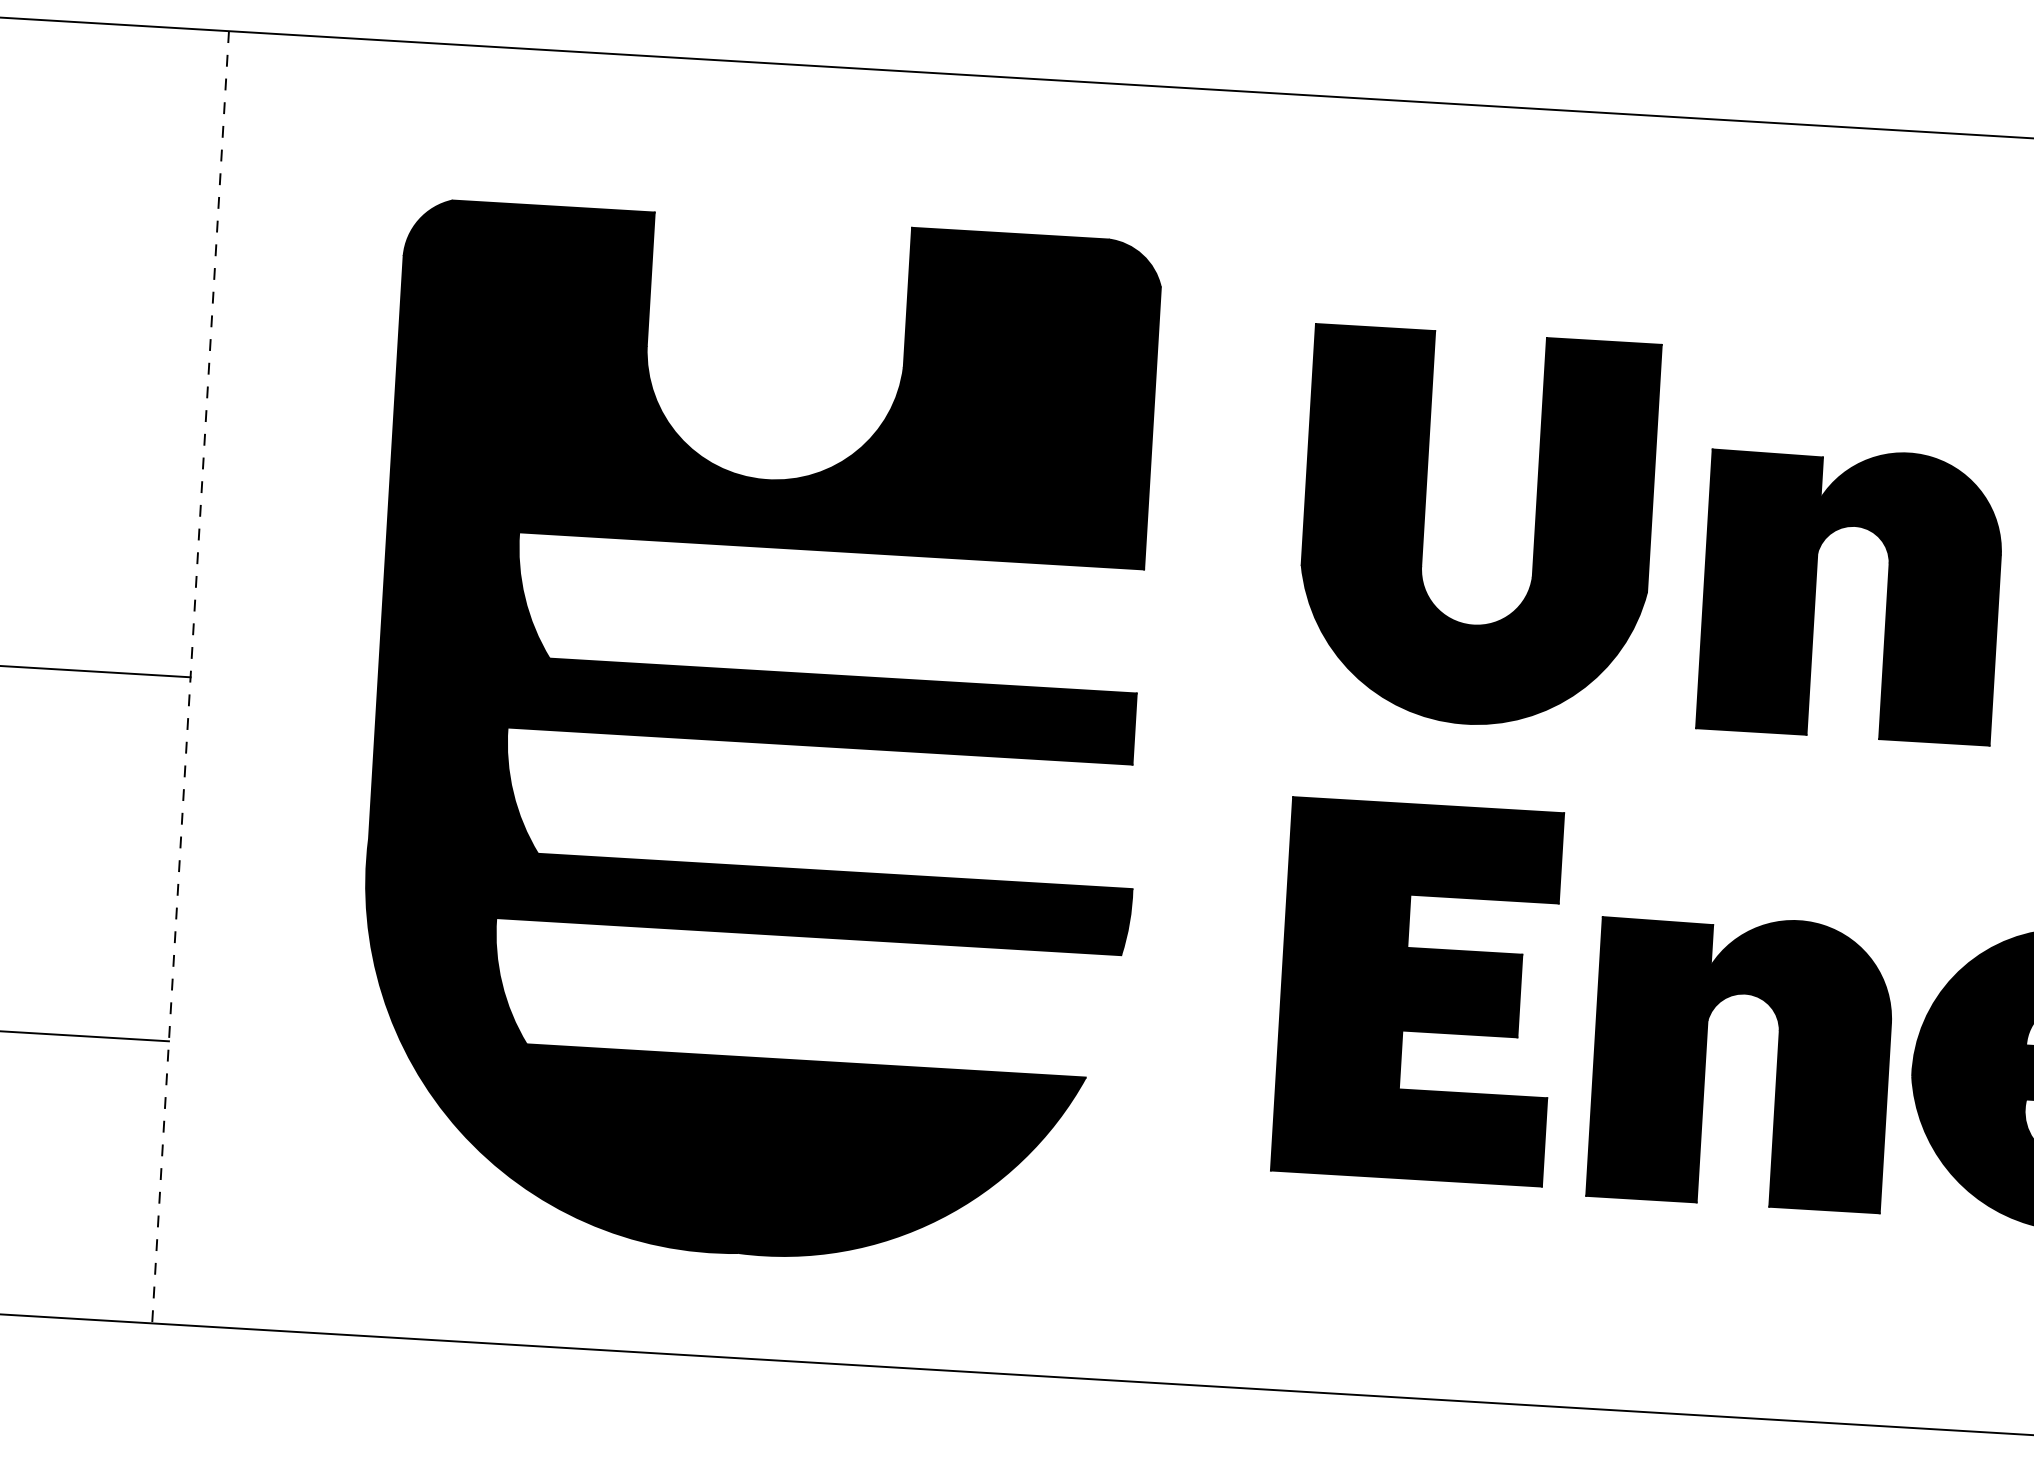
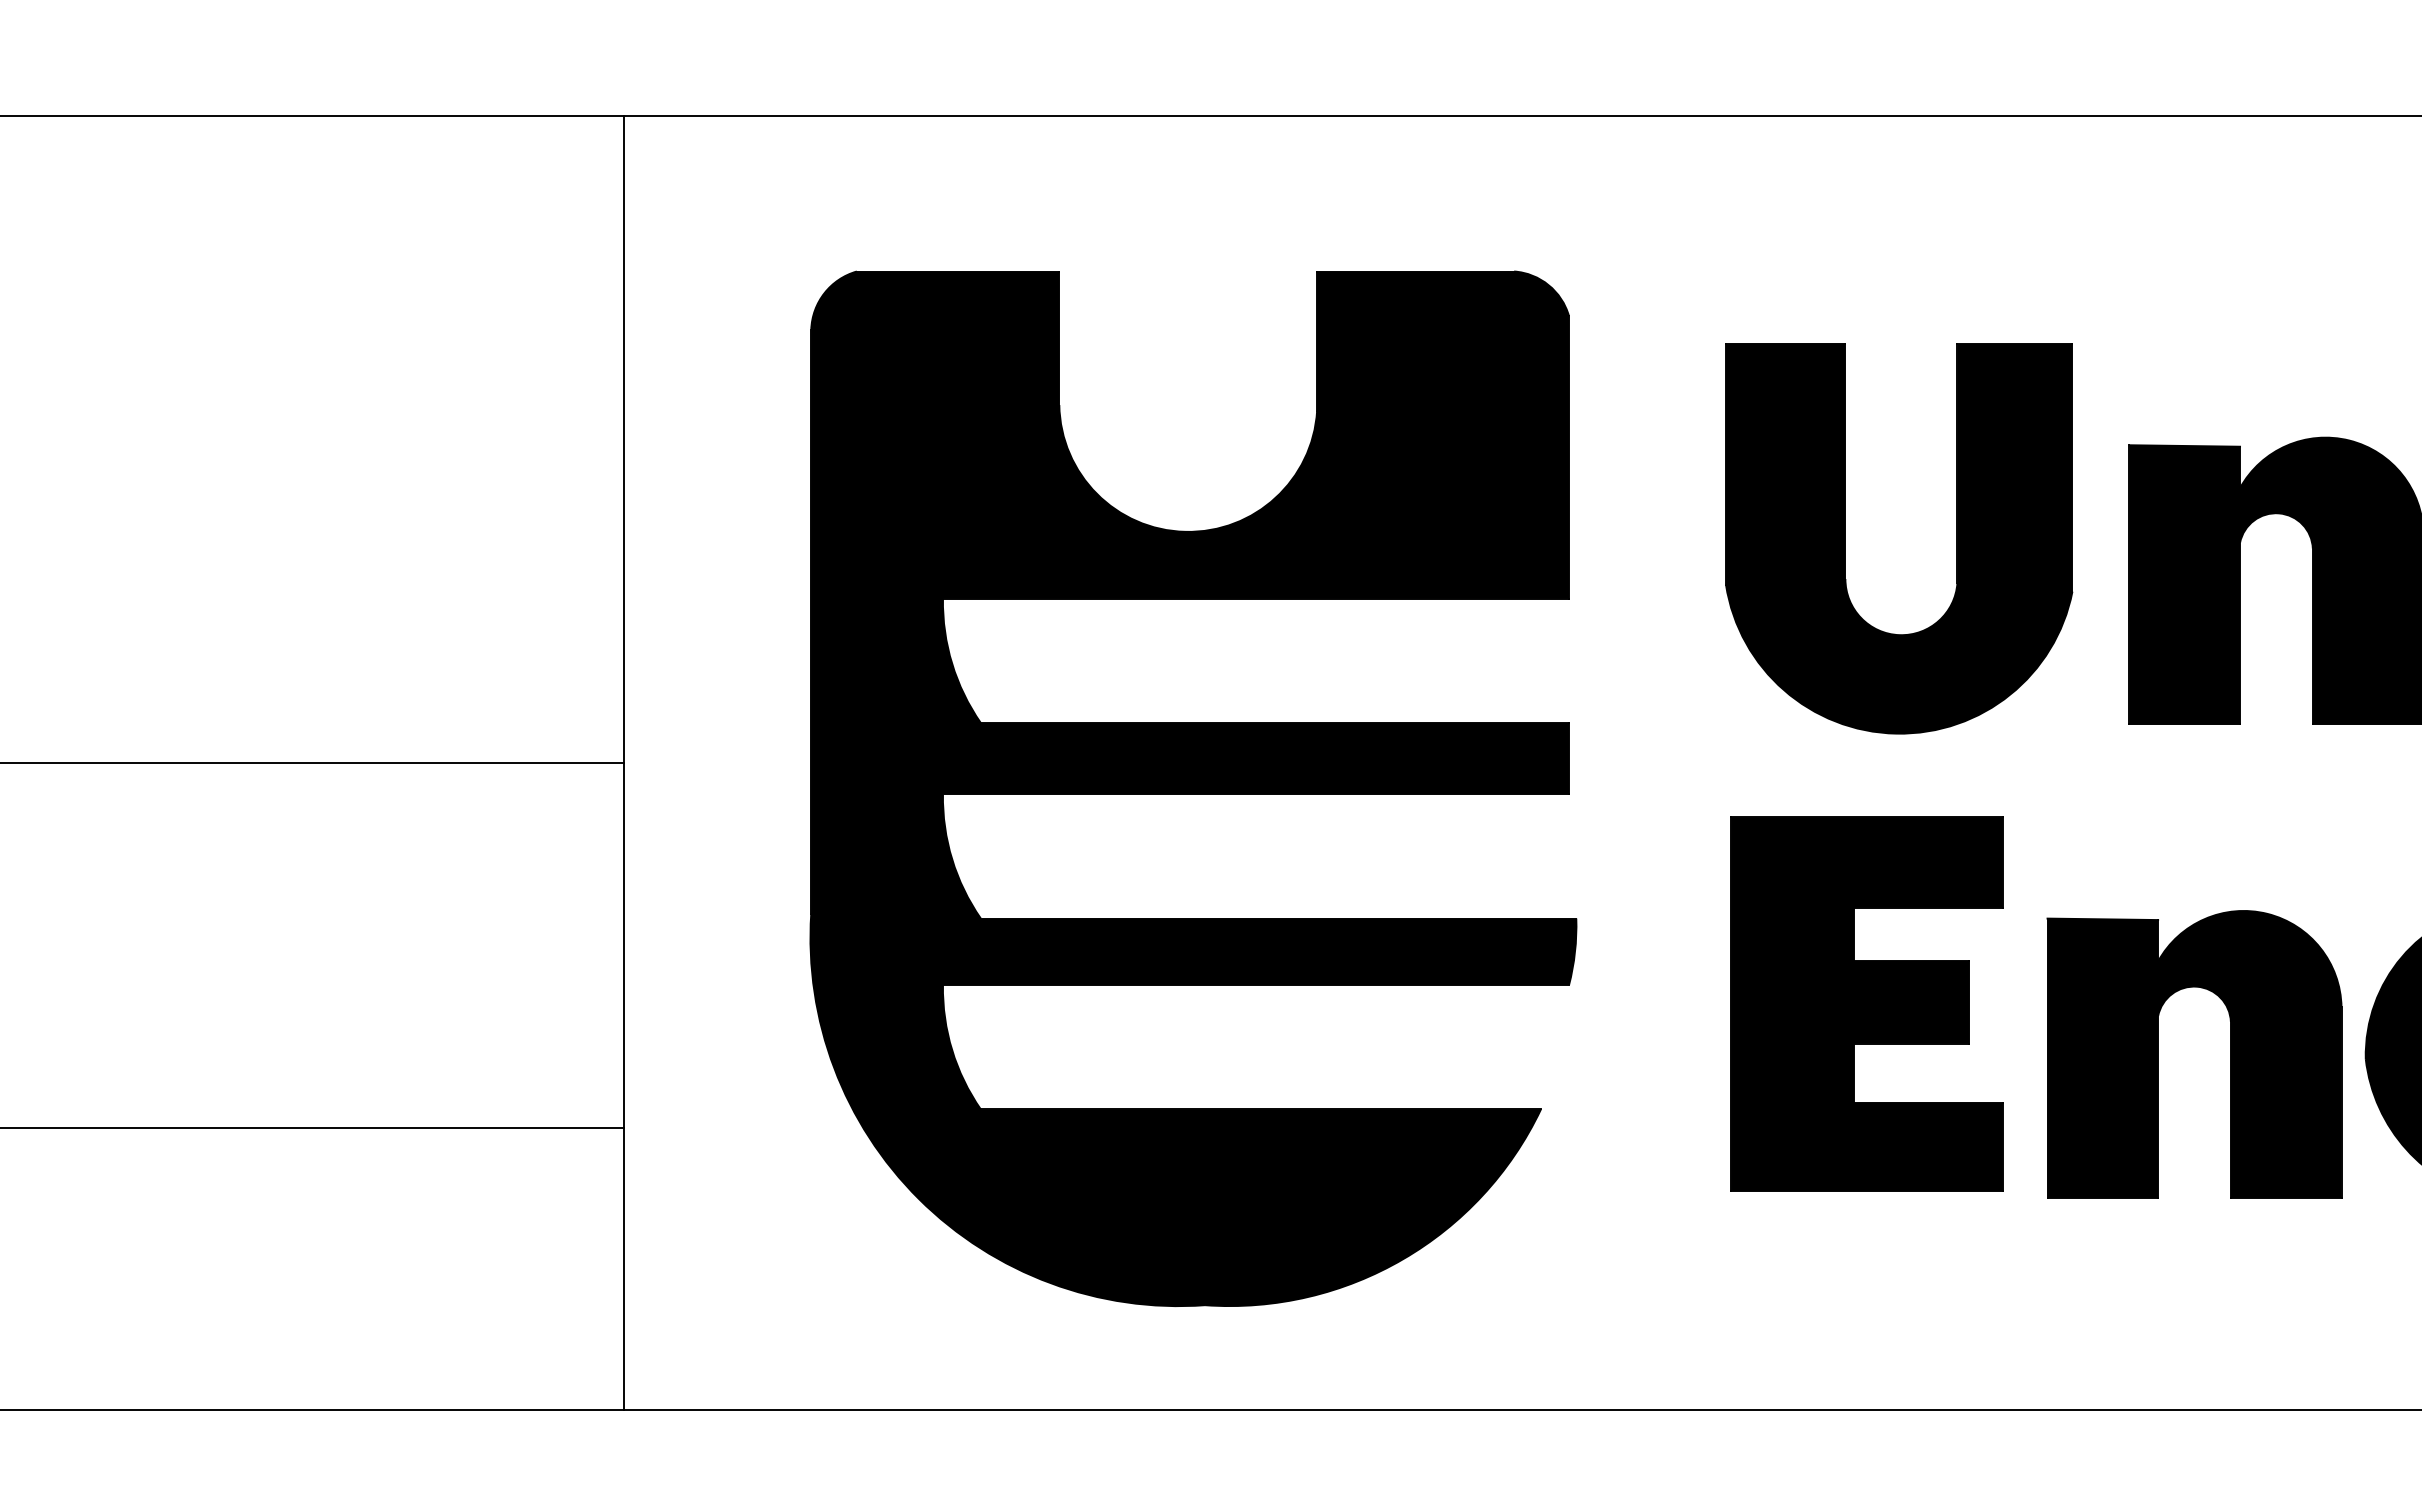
line: (190, 677) -> (623, 763), dashed -> solid

